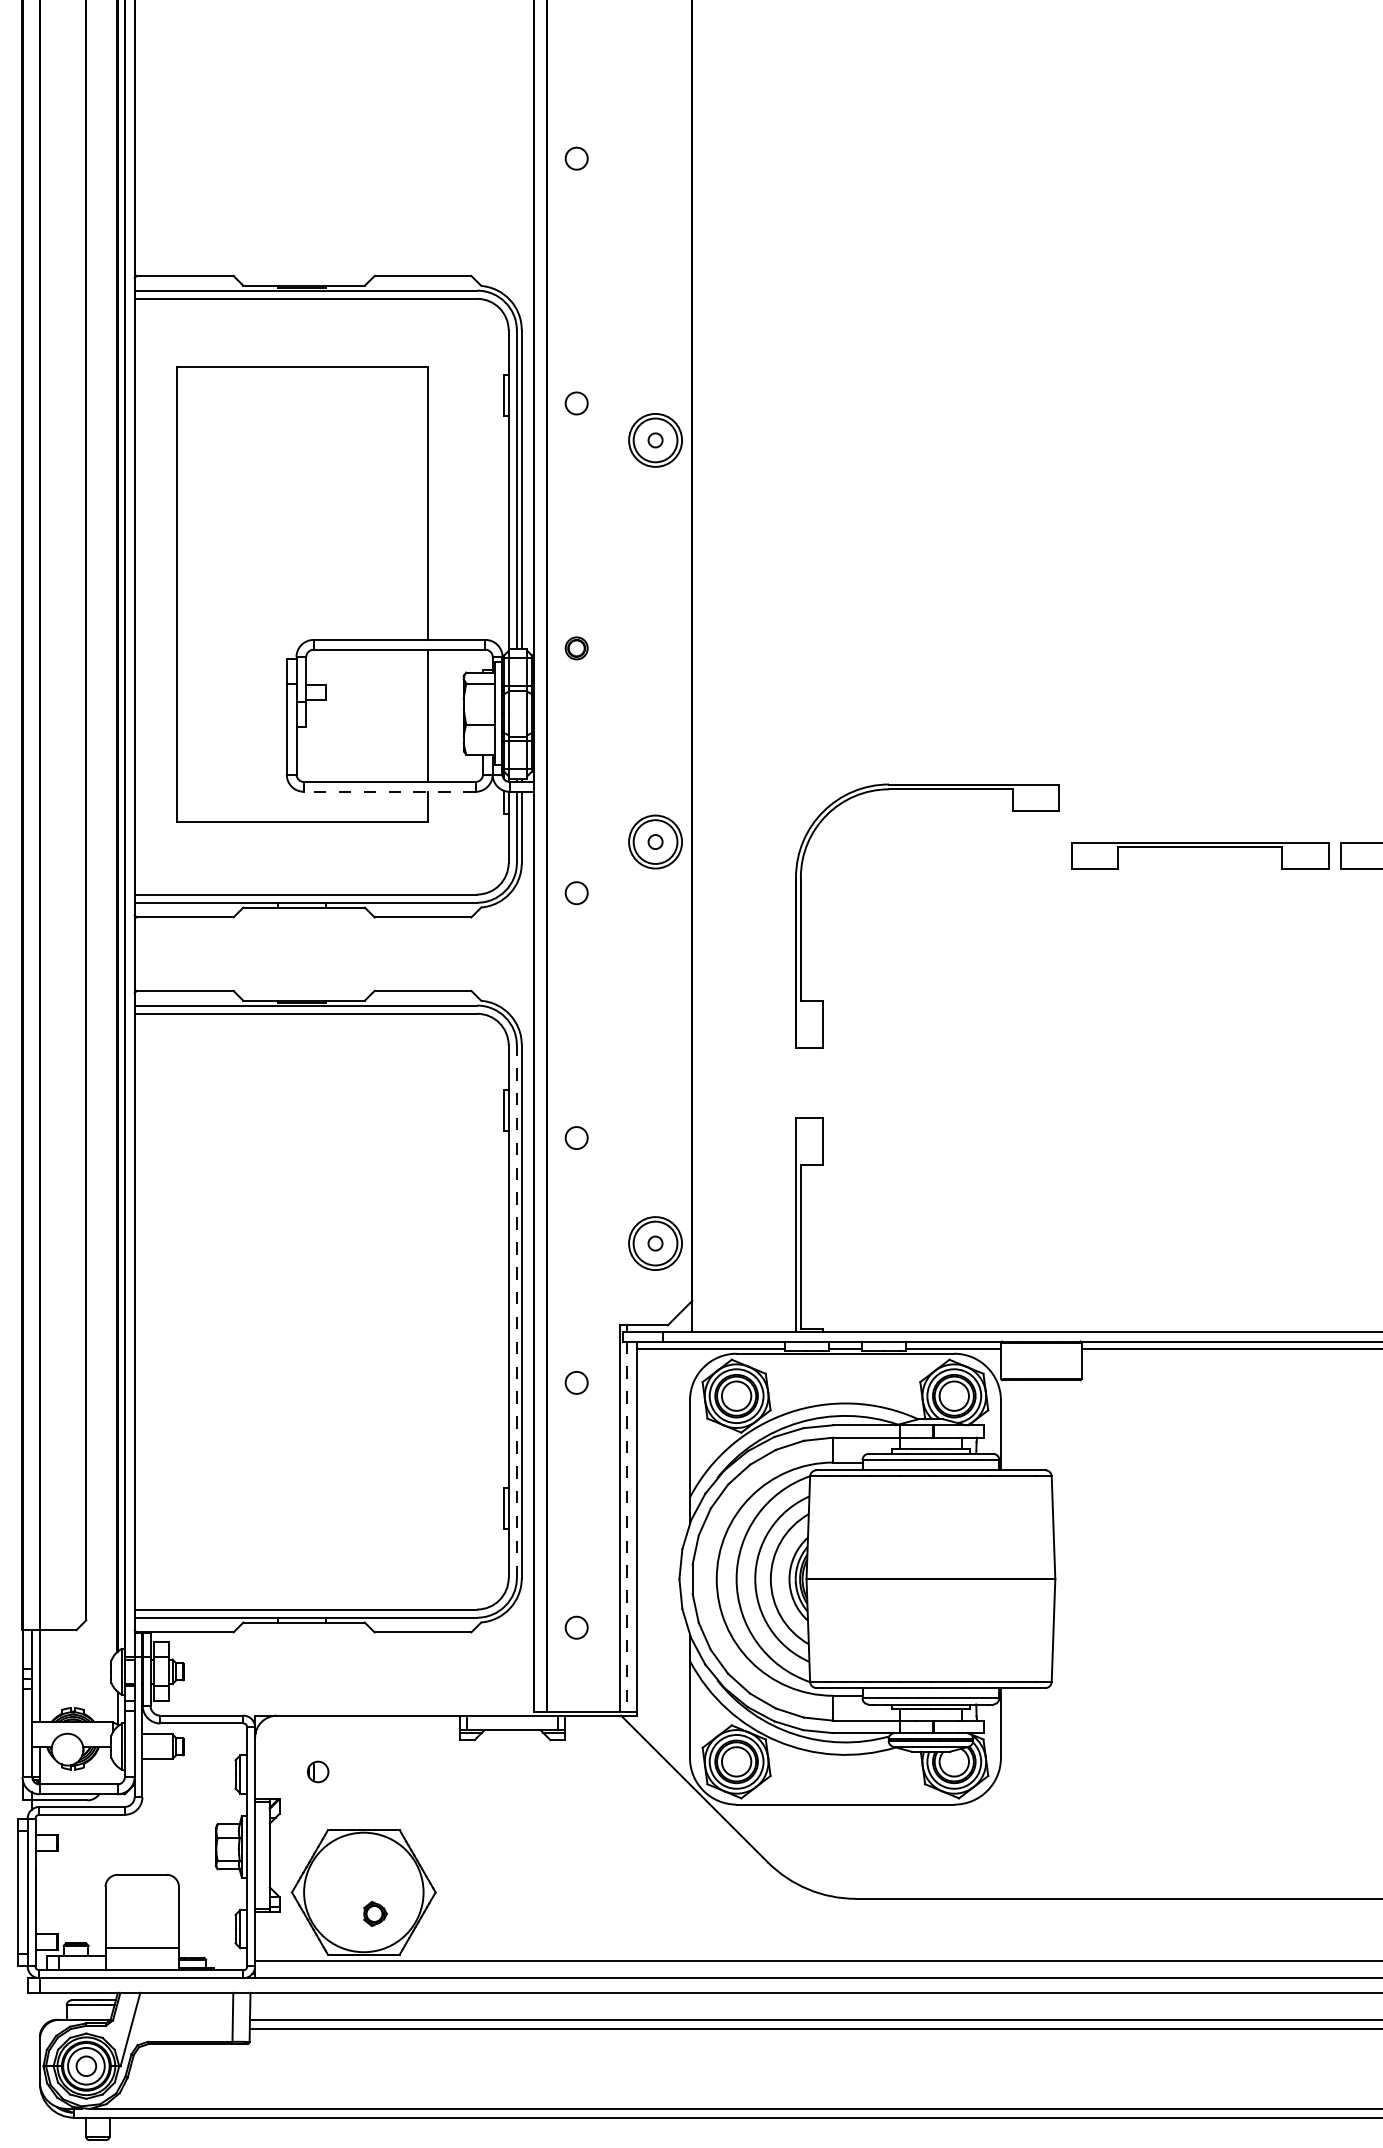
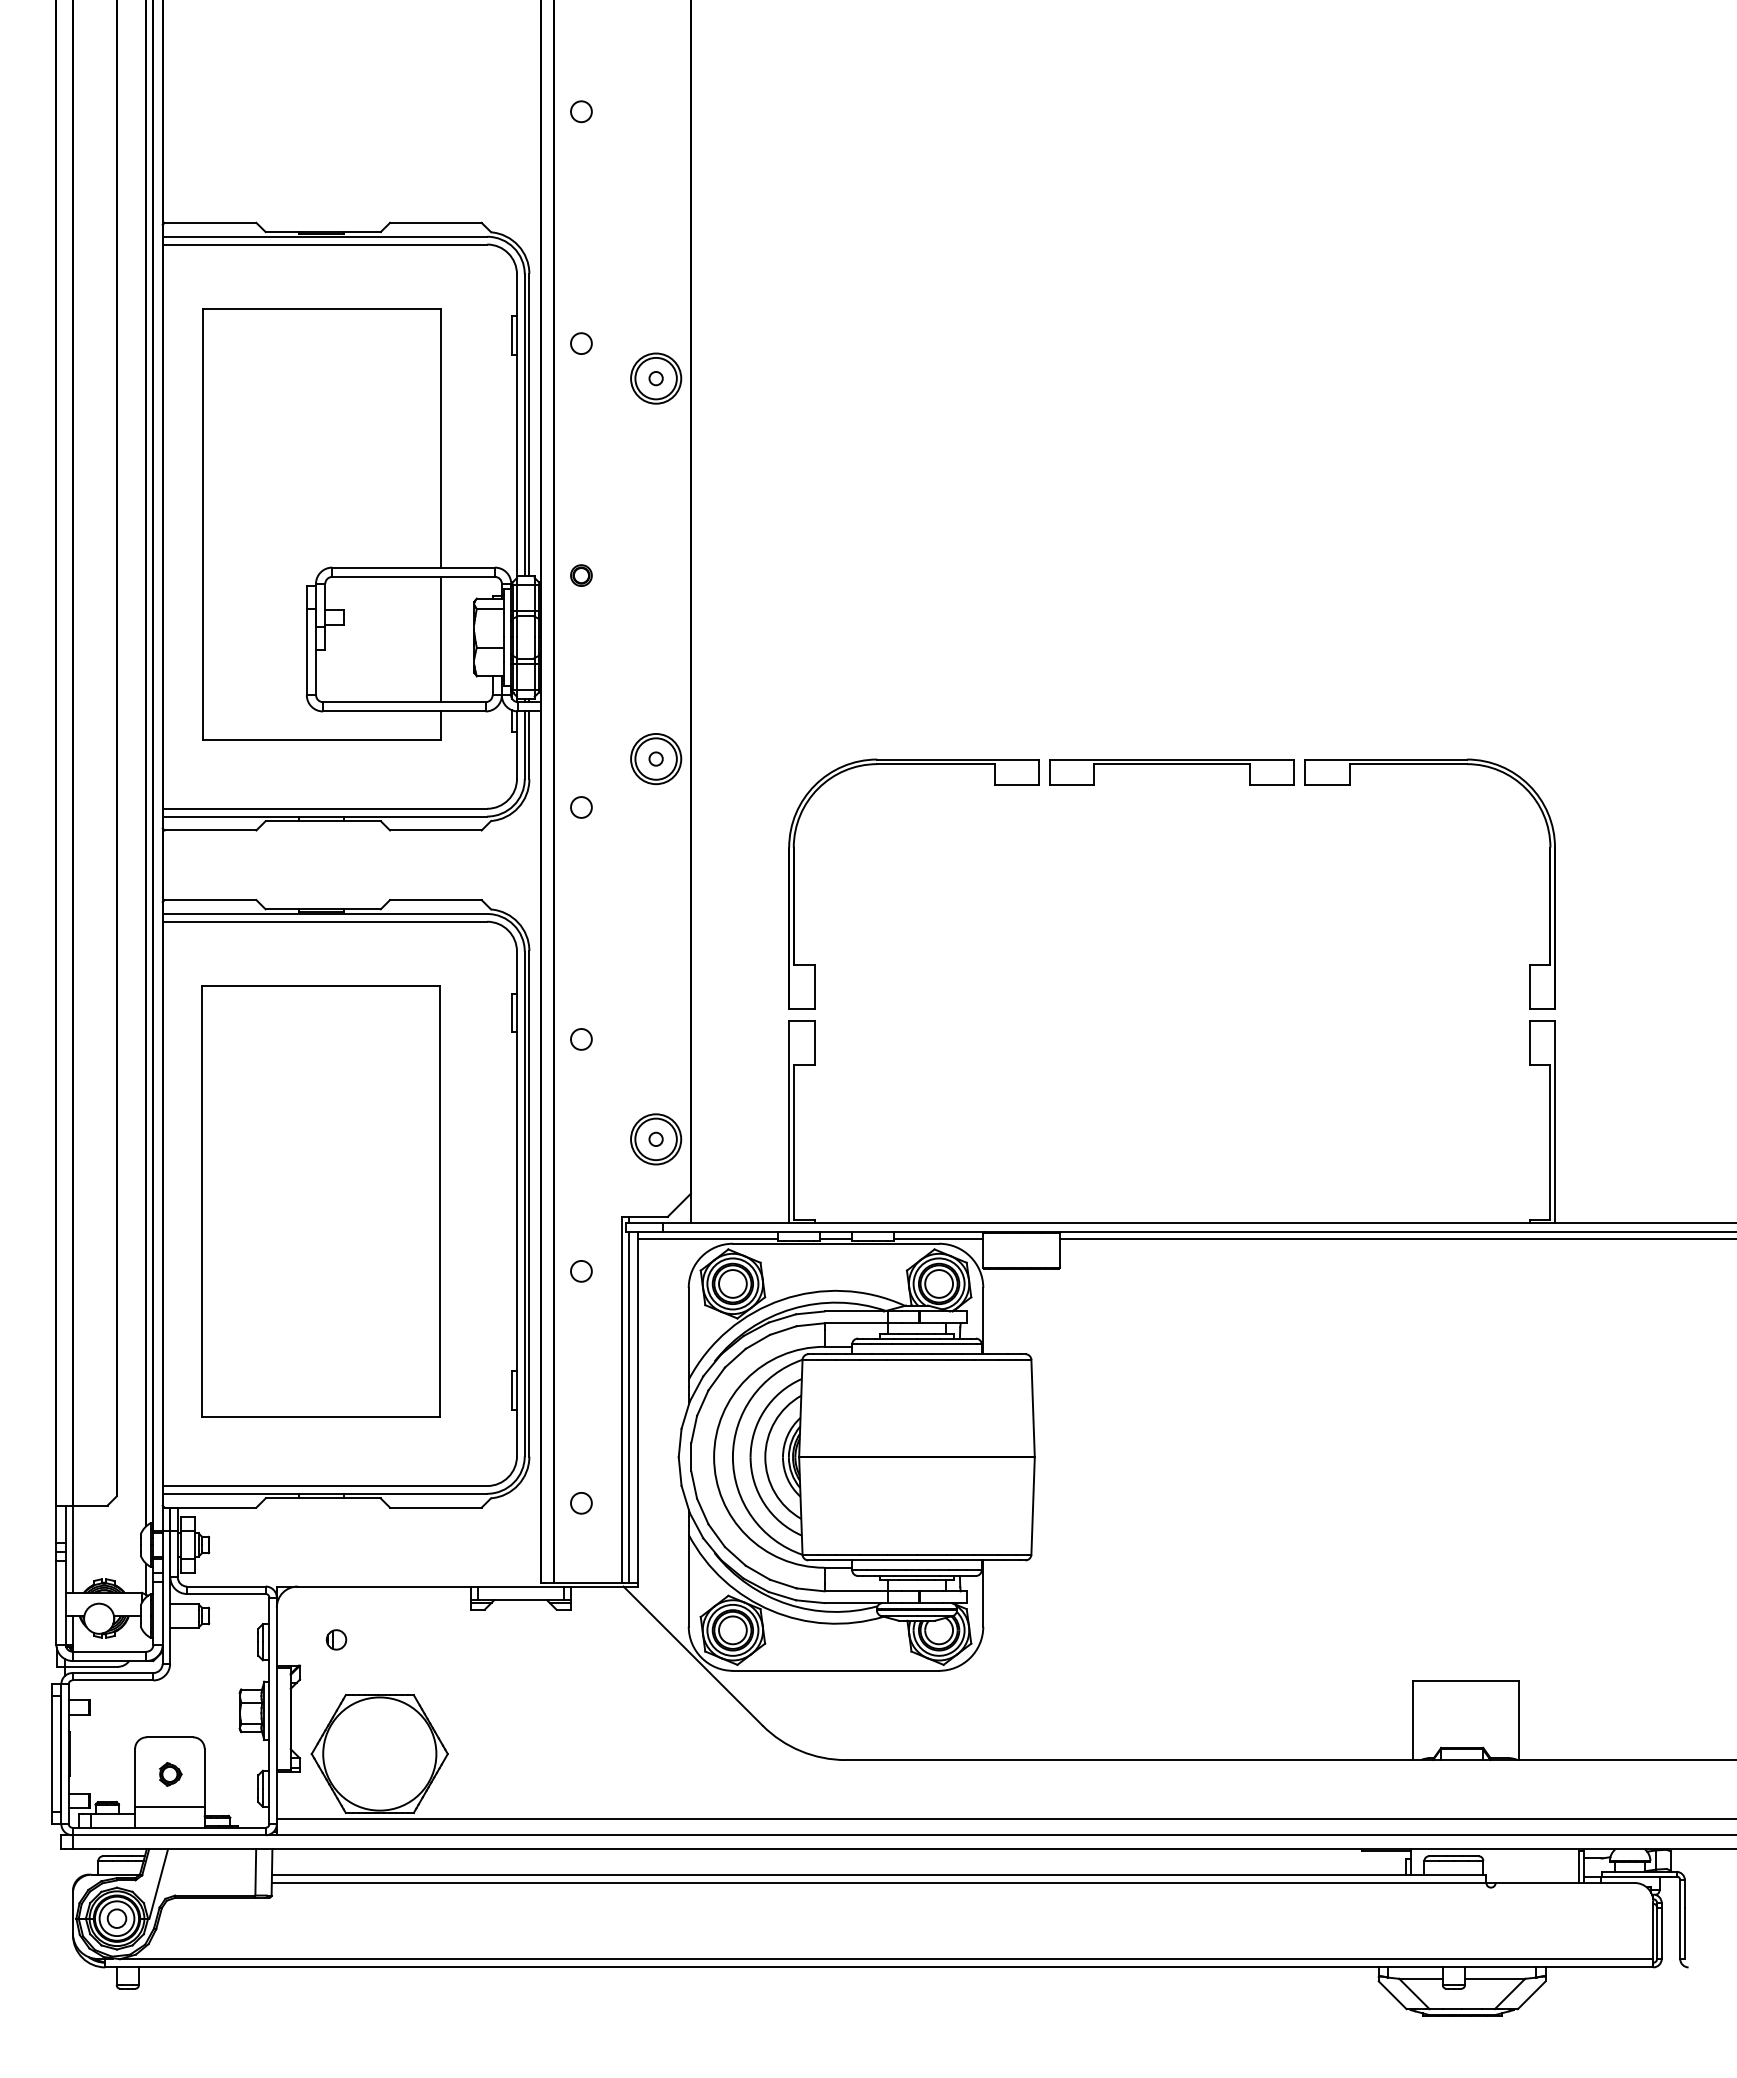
part: (927, 789) -> (913, 764), moved
line: (388, 791) -> (403, 711), dashed -> solid
part: (301, 1309) -> (320, 1201), added
line: (516, 1311) -> (524, 1203), dashed -> solid
line: (627, 1526) -> (629, 1407), dashed -> solid
part: (375, 1914) -> (170, 1774), moved

